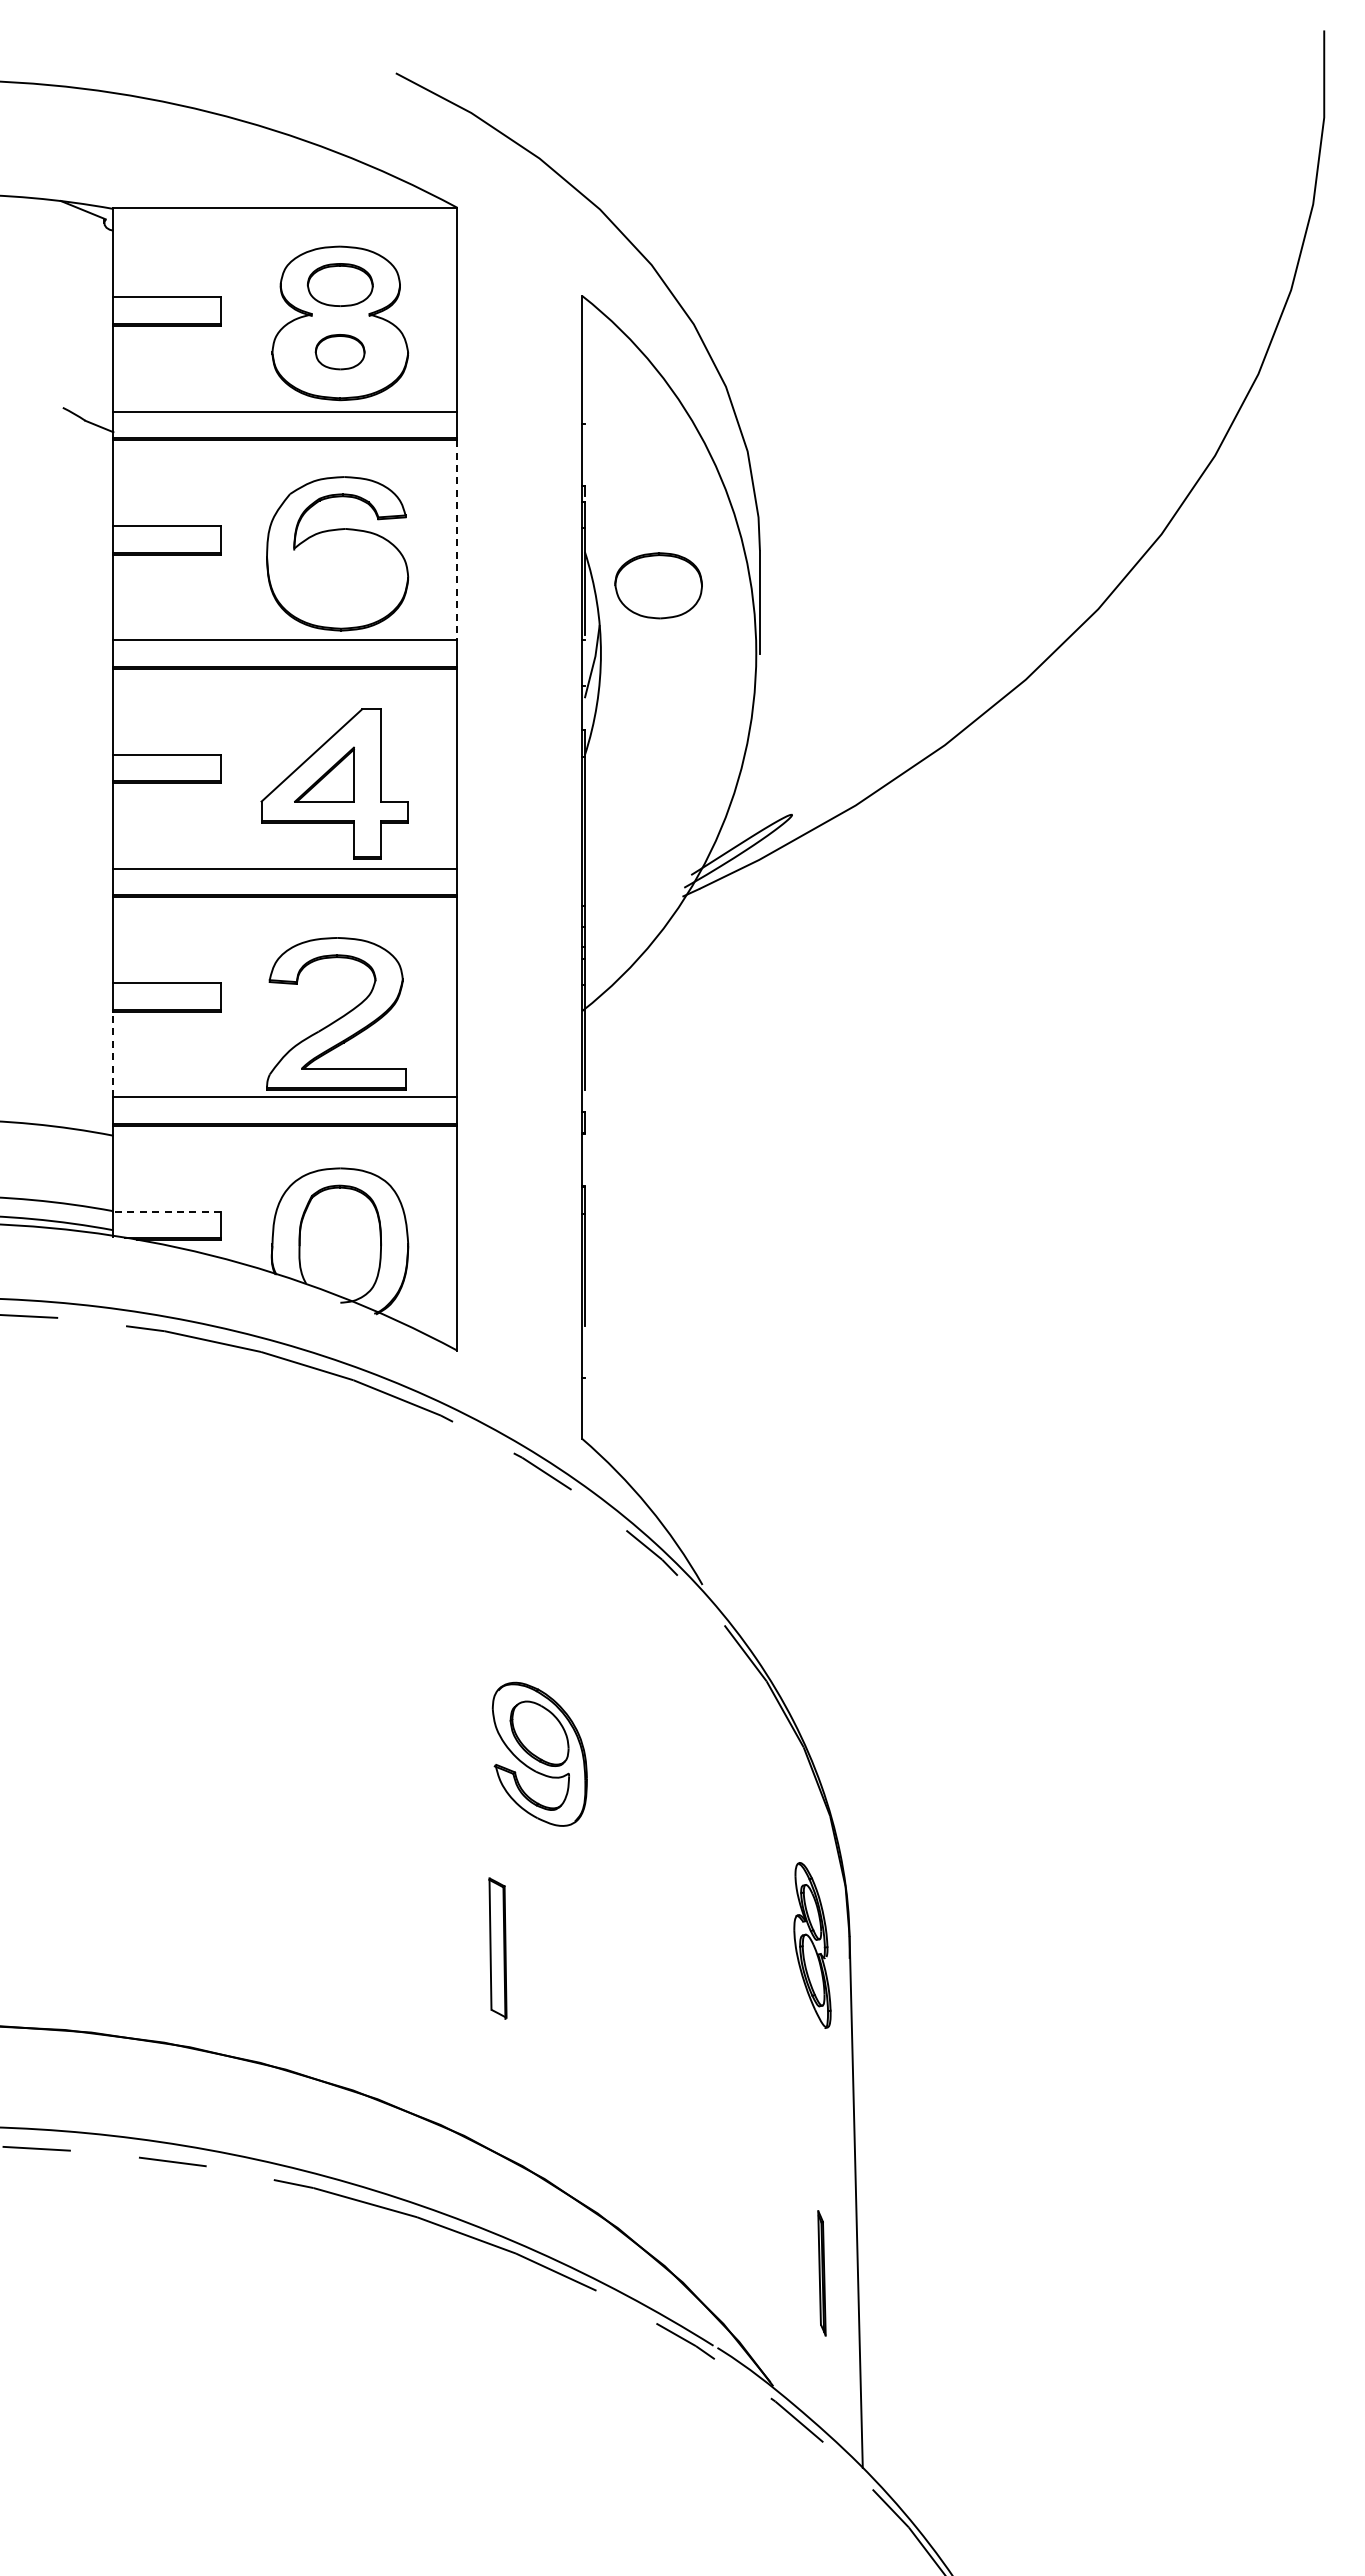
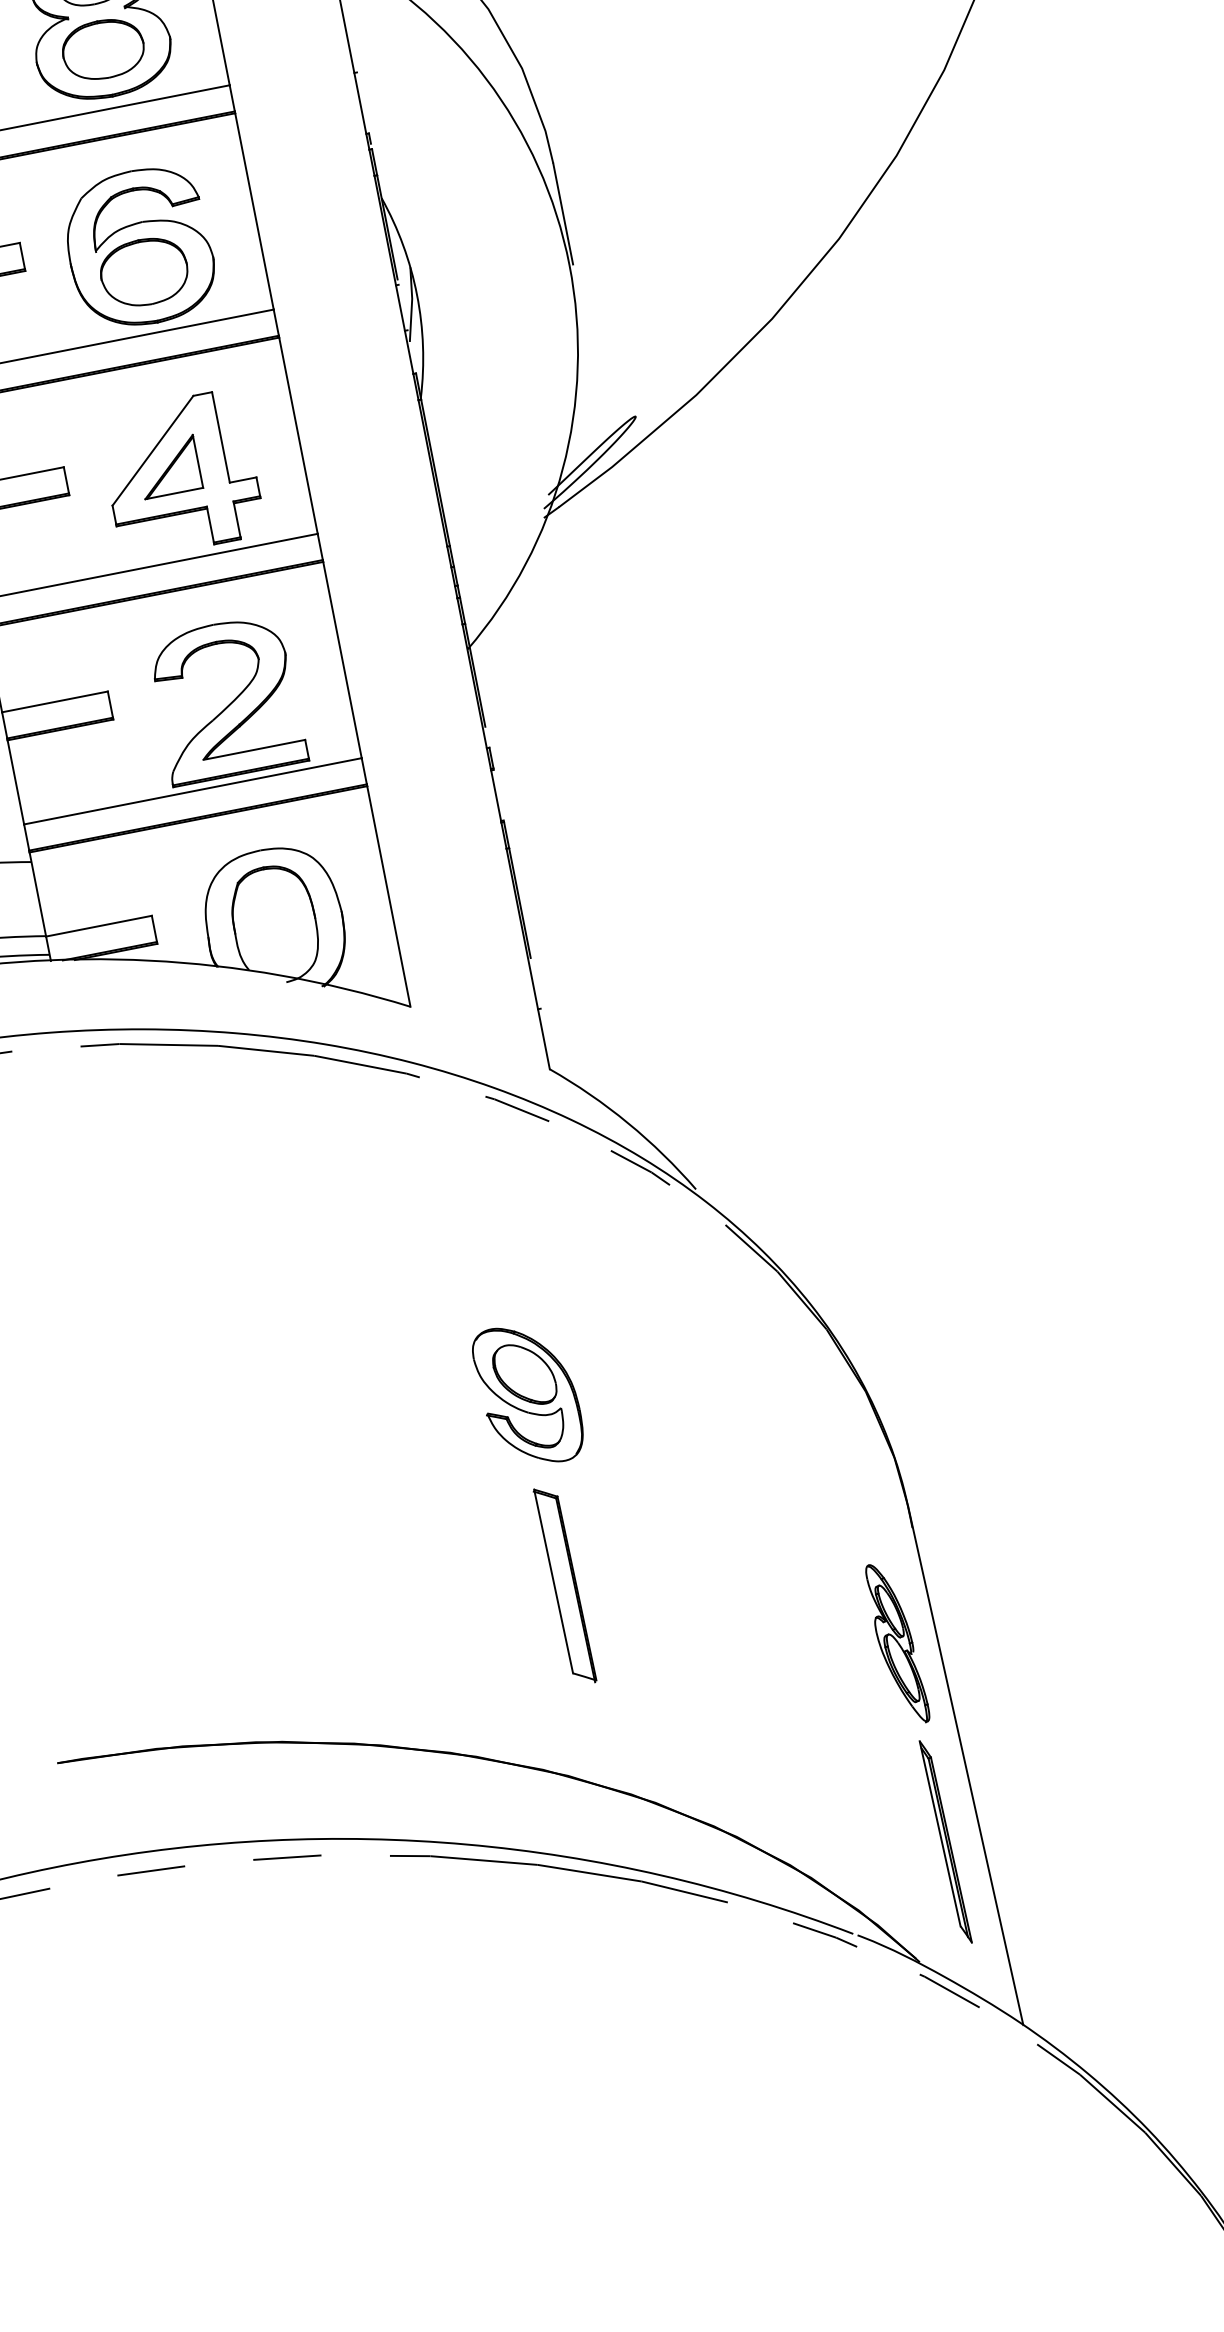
part: (339, 351) -> (102, 48), size x1.67
line: (457, 540) -> (254, 211), dashed -> solid
part: (658, 585) -> (144, 272), moved
line: (113, 1054) -> (15, 782), dashed -> solid
line: (167, 1211) -> (99, 926), dashed -> solid
part: (539, 1753) -> (528, 1394), moved
part: (812, 1945) -> (897, 1643), moved
part: (497, 1948) -> (564, 1585), size x1.43
part: (821, 2273) -> (945, 1842), size x1.67

